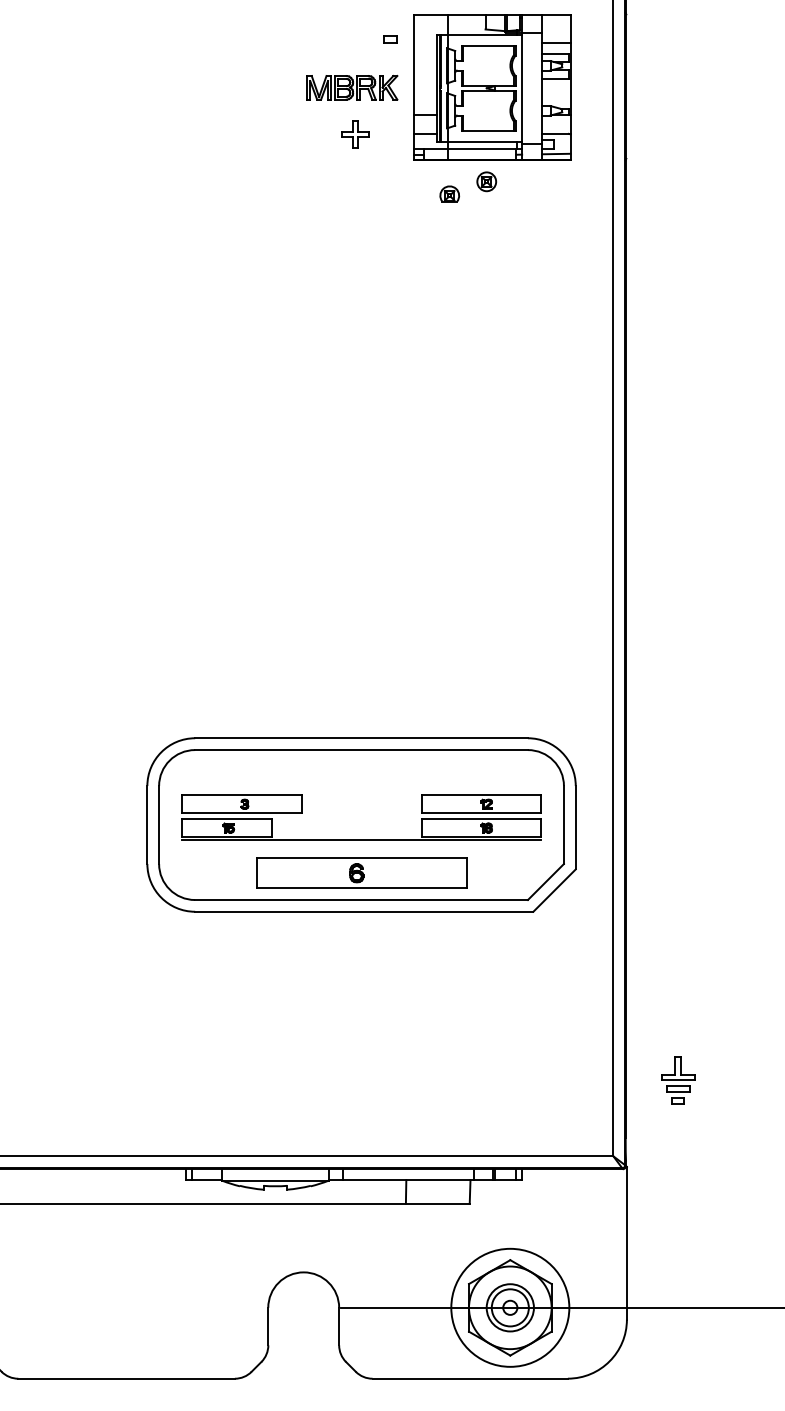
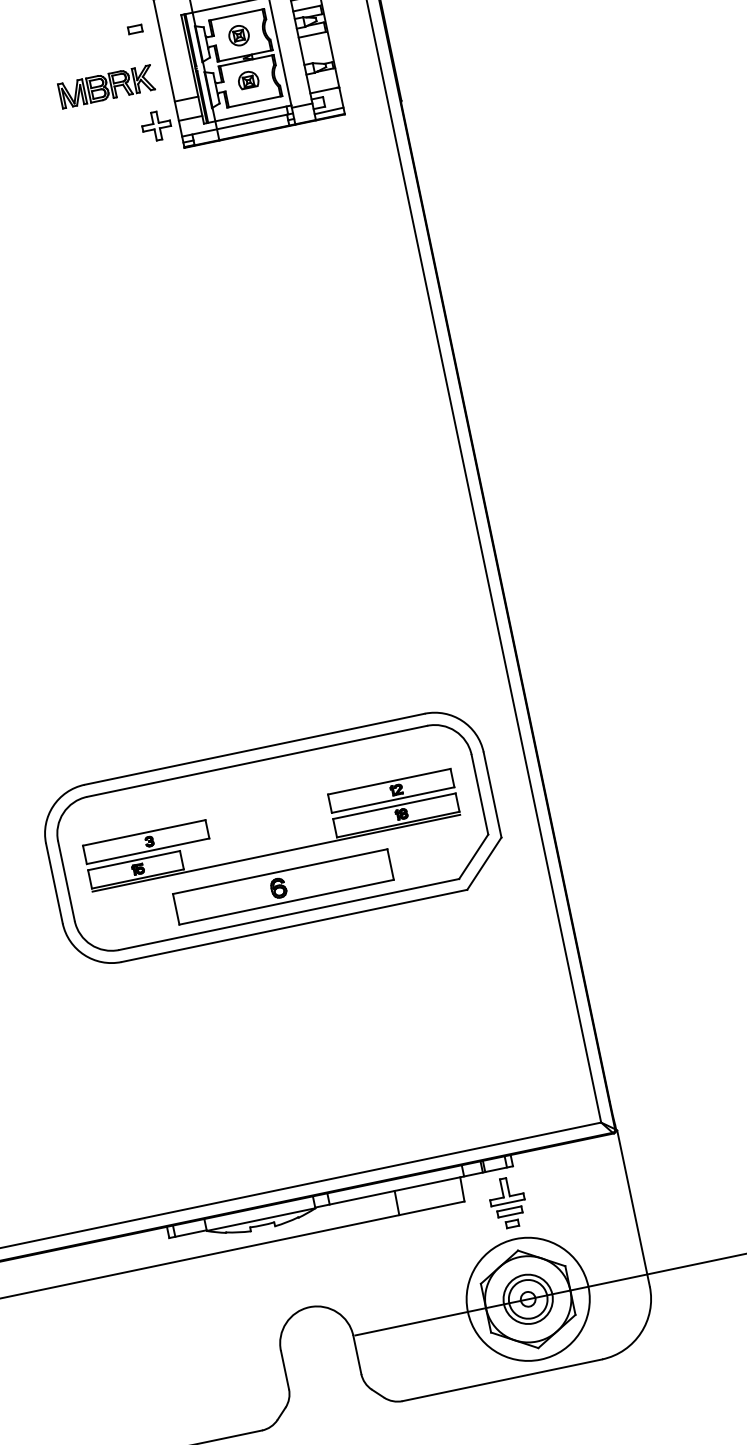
part: (355, 134) -> (156, 126), moved
part: (486, 181) -> (238, 35), moved
part: (449, 193) -> (247, 79), moved
part: (678, 1080) -> (508, 1202), moved

